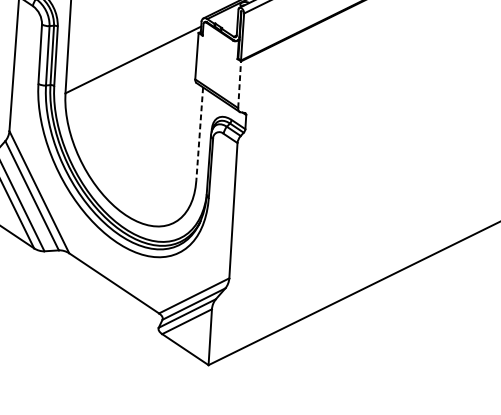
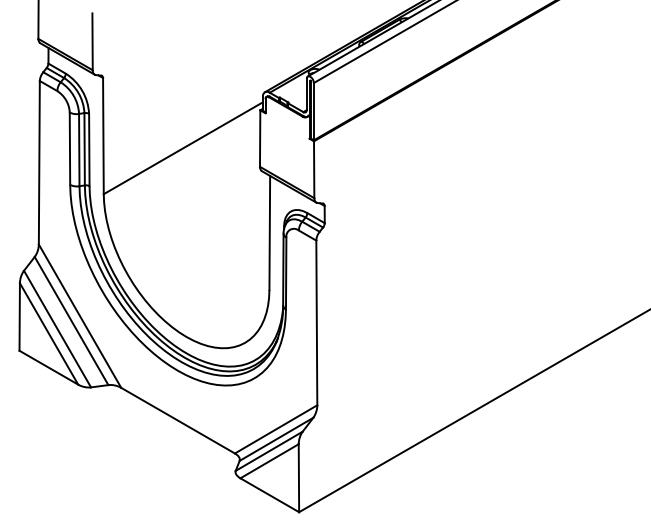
line: (239, 84) -> (314, 169), dashed -> solid
line: (199, 133) -> (269, 232), dashed -> solid

